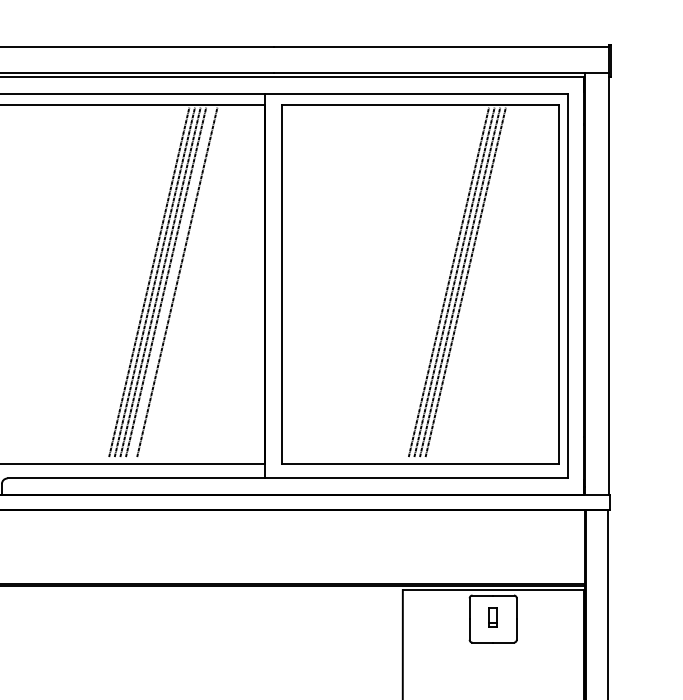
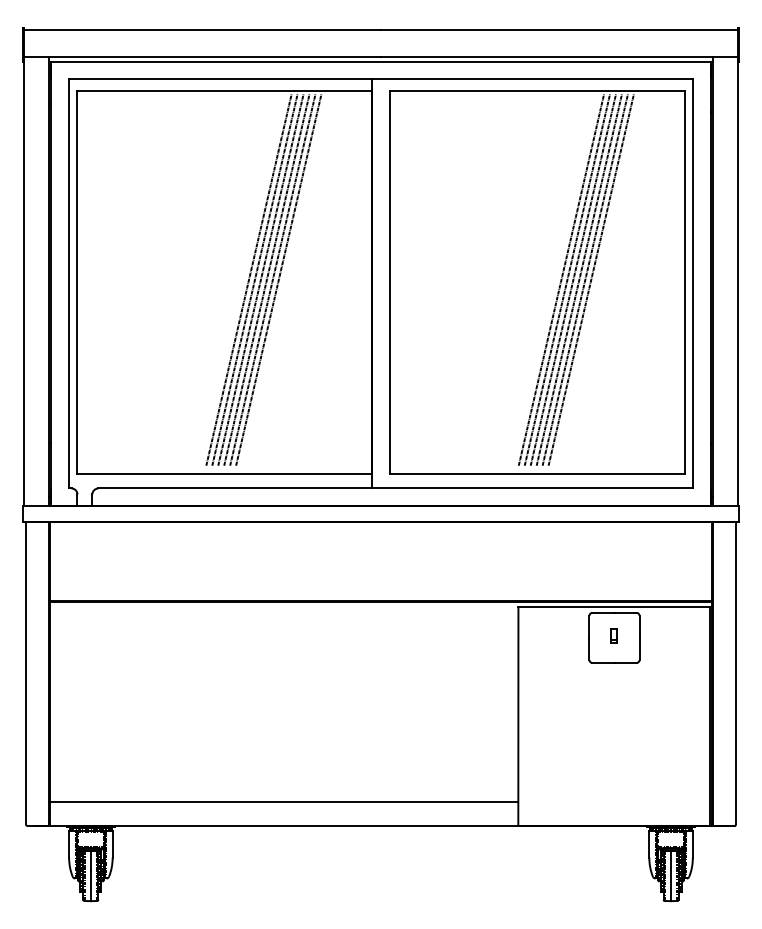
line: (171, 281) -> (272, 279), added
line: (443, 281) -> (561, 279), added
line: (470, 281) -> (590, 279), added
part: (492, 616) -> (613, 635), size x0.71

